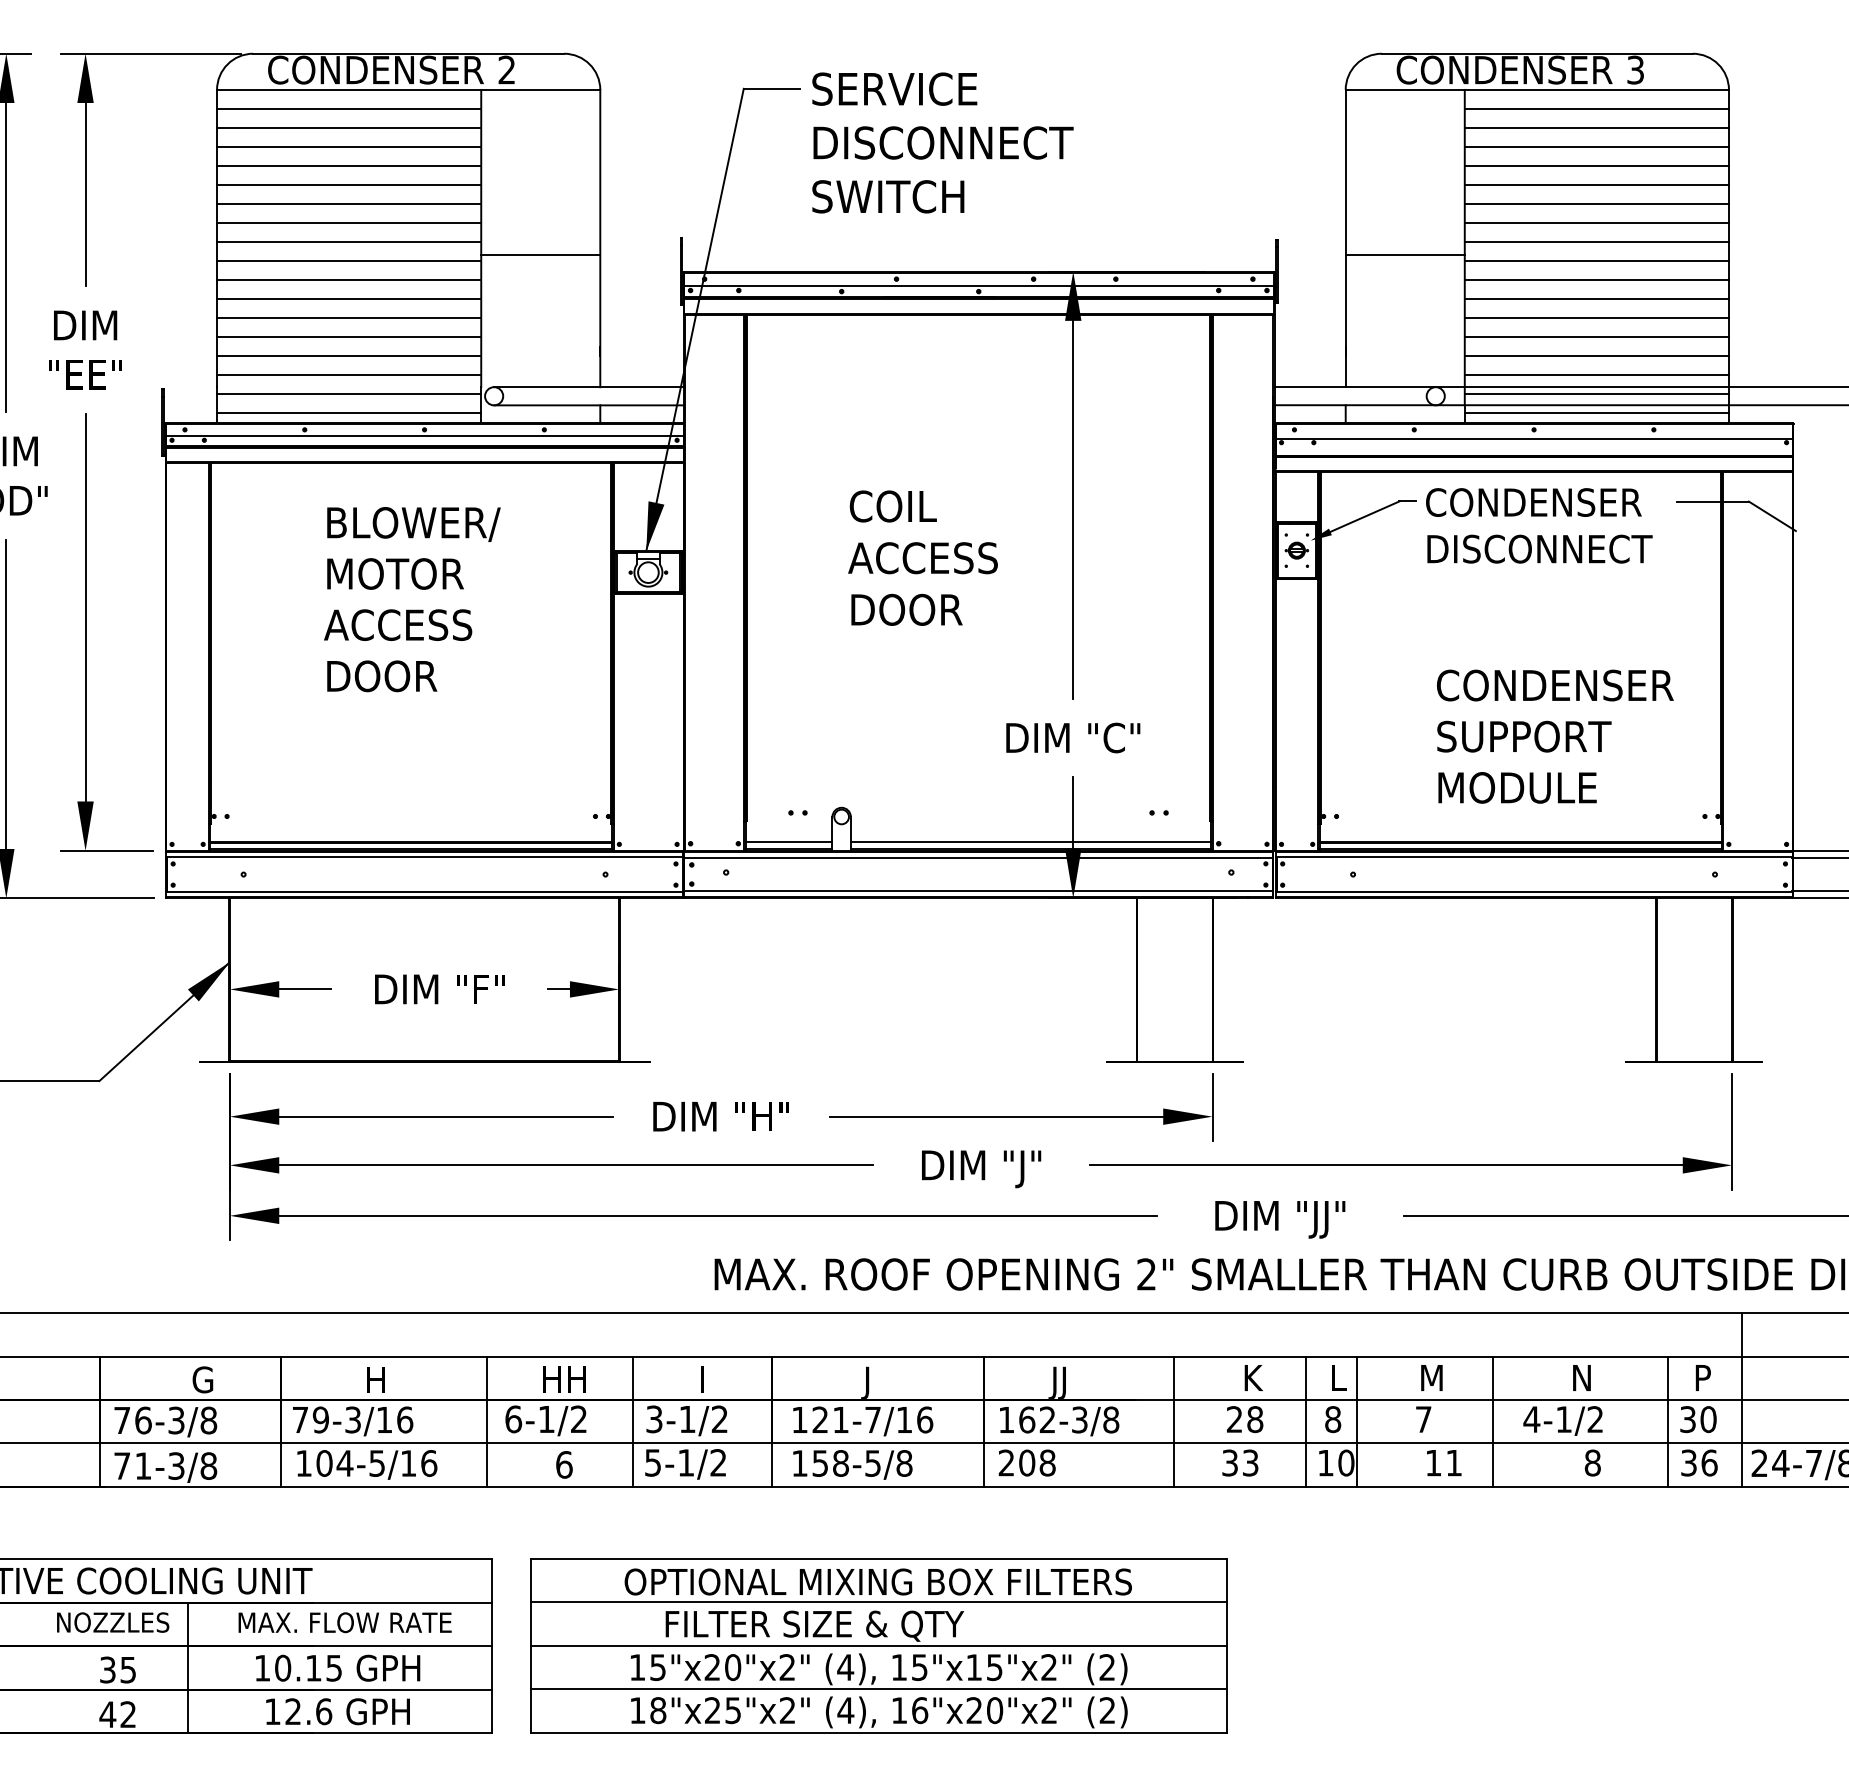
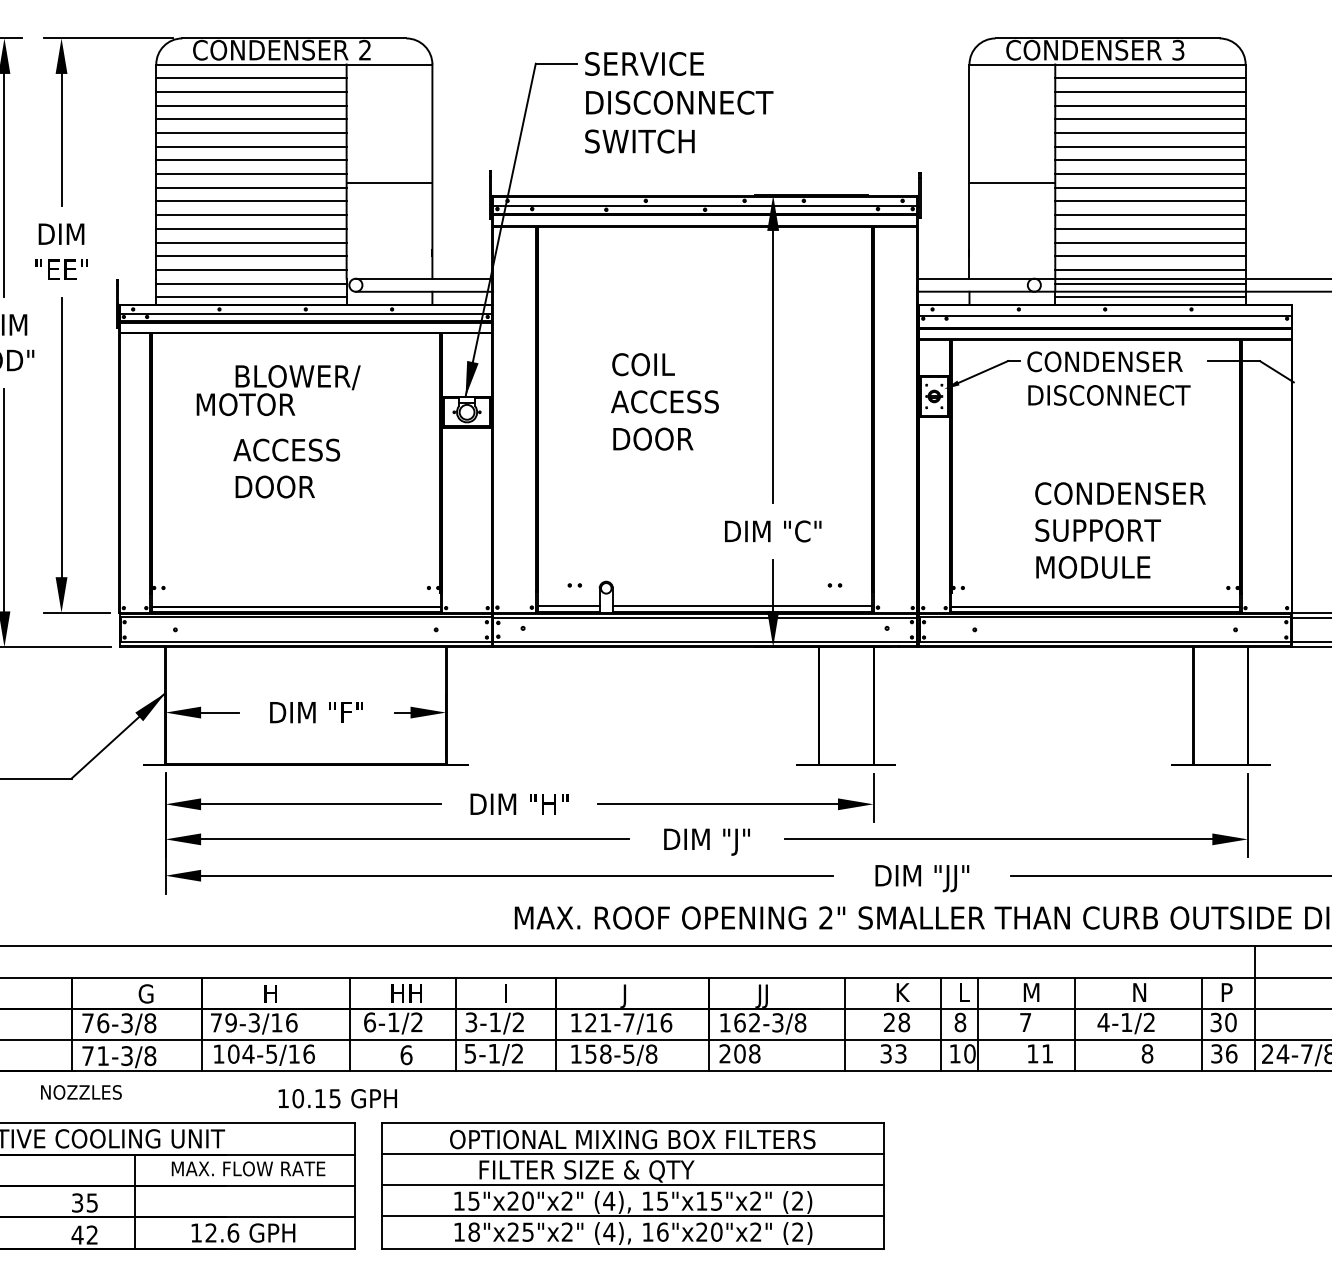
text: (395, 573) -> (245, 404), moved
text: (113, 1622) -> (81, 1092), moved
text: (338, 1667) -> (338, 1098), moved

